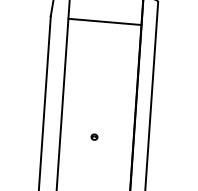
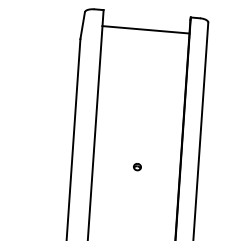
line: (104, 21) -> (145, 29), moved
part: (94, 137) -> (137, 167), moved

